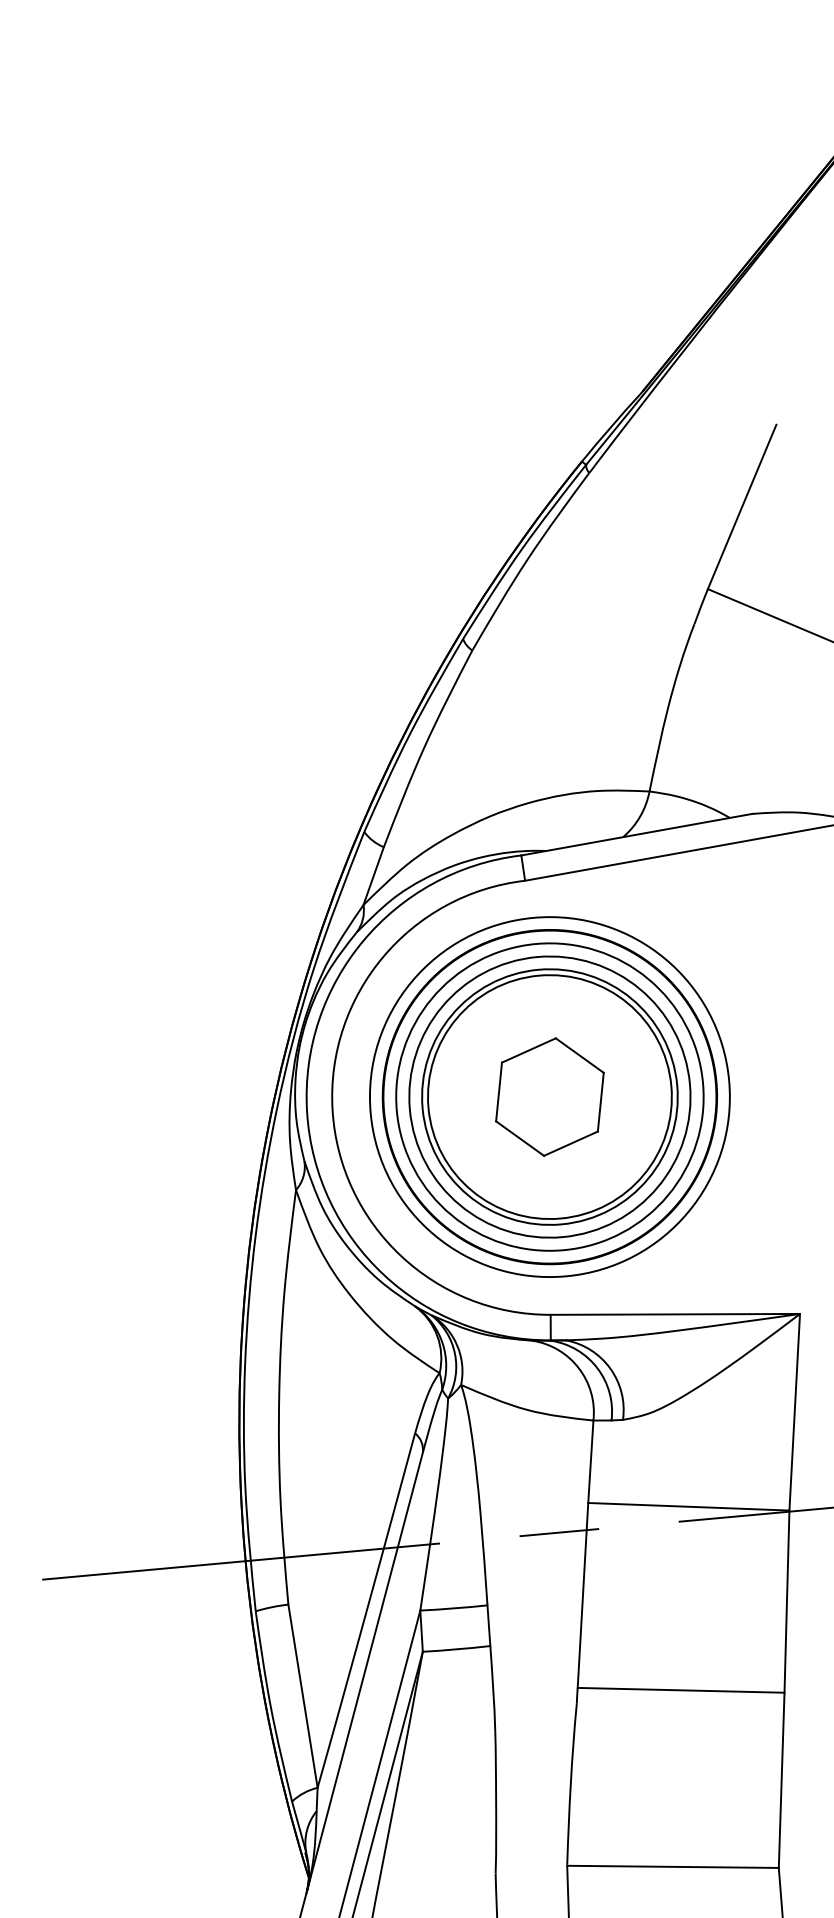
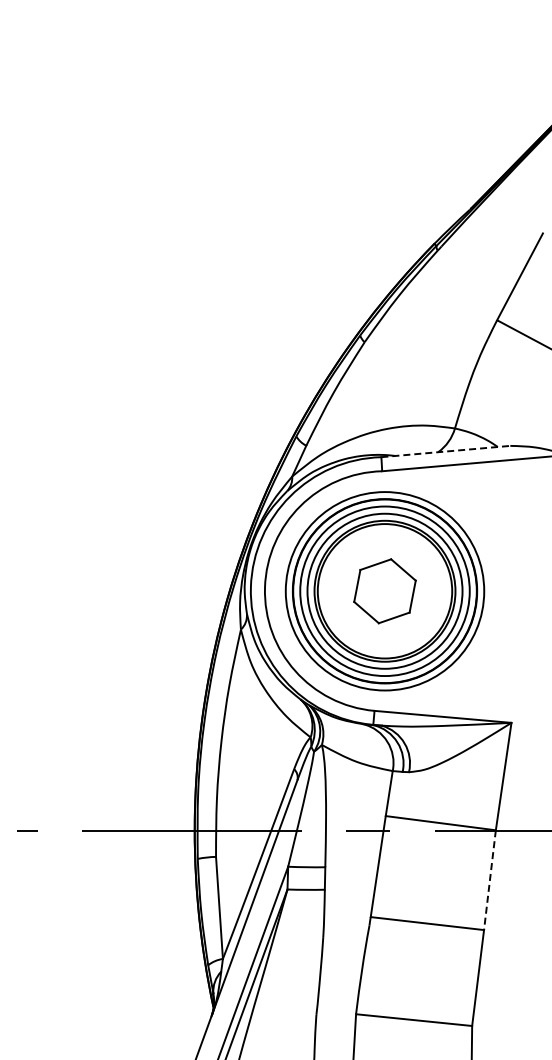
line: (636, 834) -> (445, 451), solid -> dashed
line: (786, 1602) -> (489, 880), solid -> dashed

